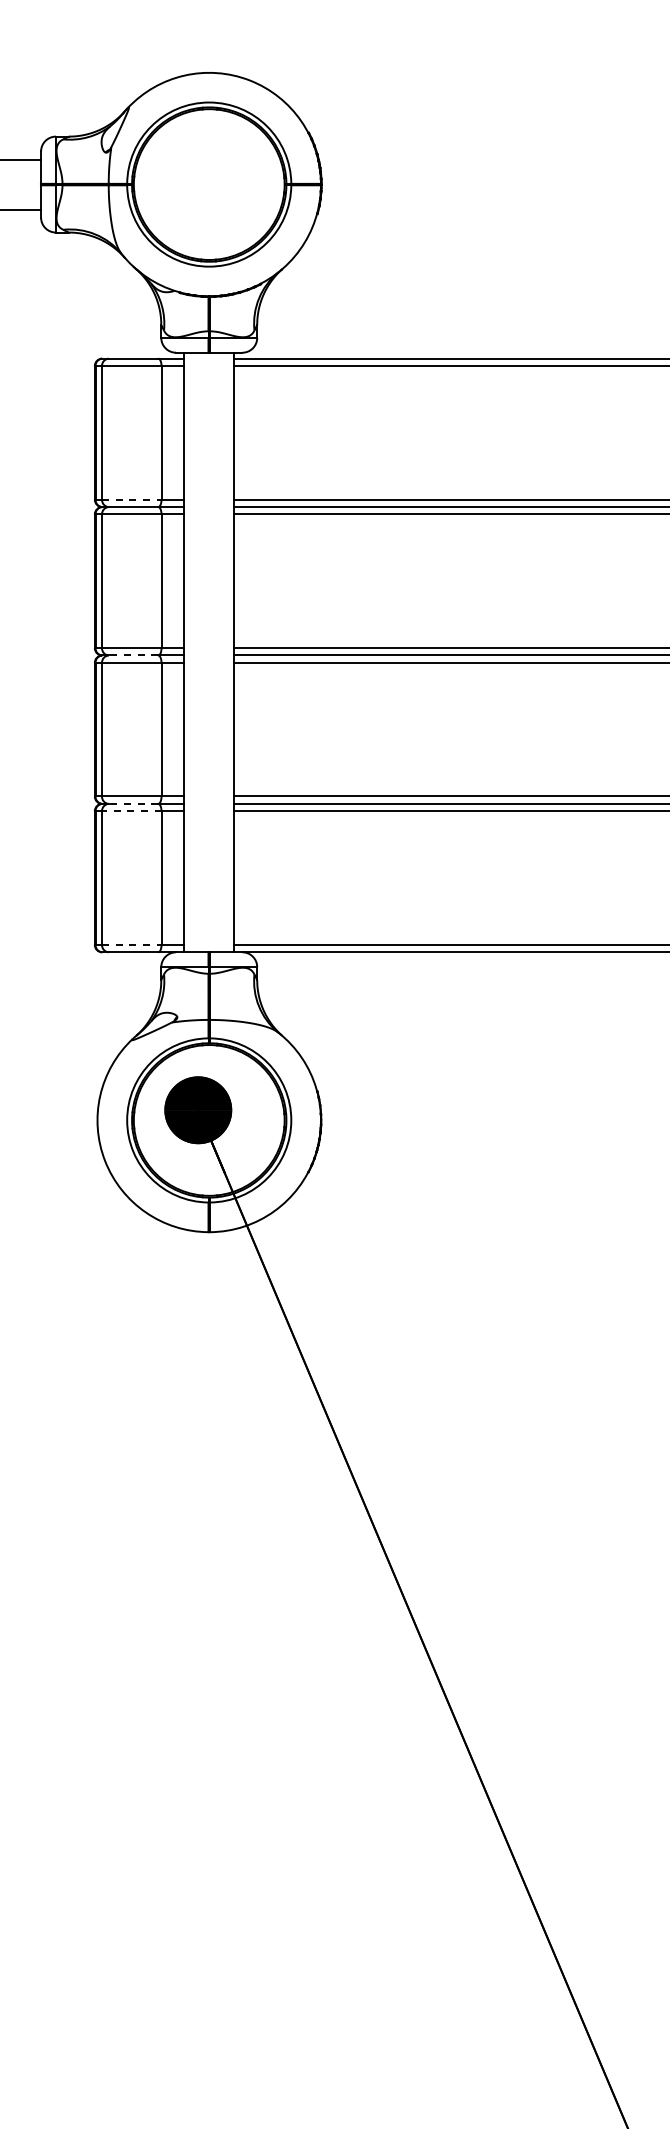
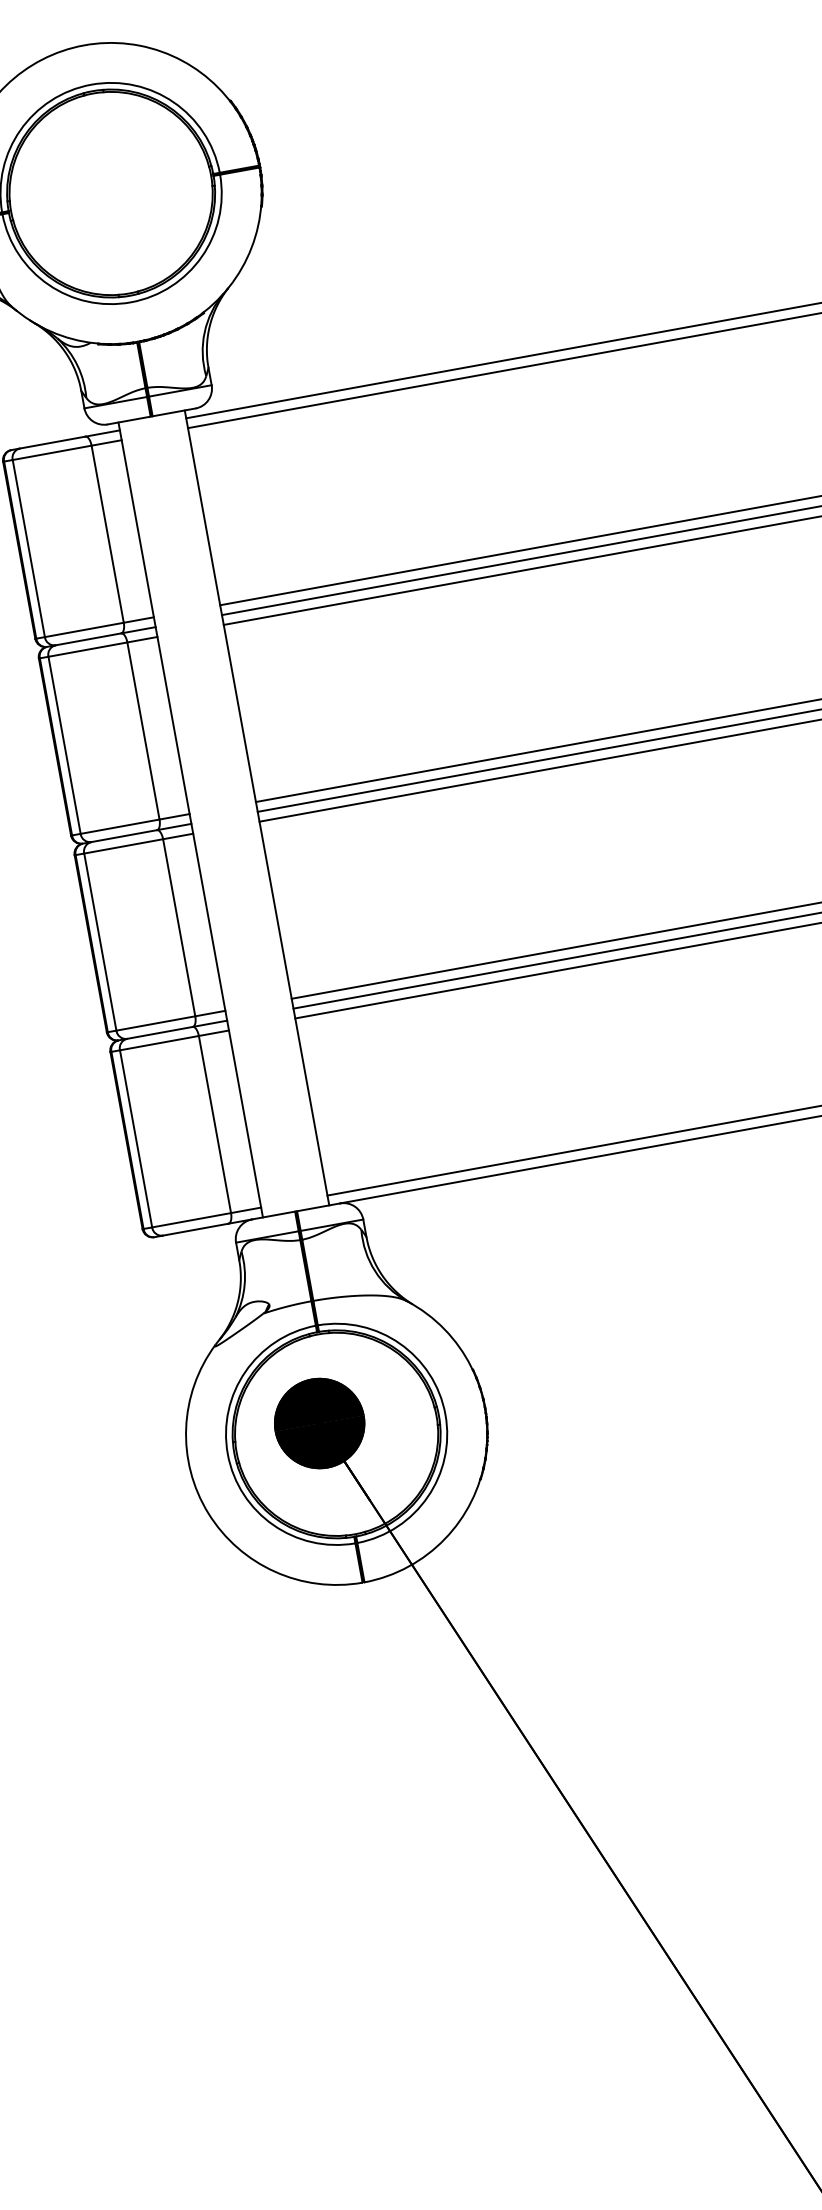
line: (131, 499) -> (83, 629), dashed -> solid
line: (133, 655) -> (124, 836), dashed -> solid
line: (133, 803) -> (159, 1032), dashed -> solid
line: (131, 811) -> (159, 1043), dashed -> solid
line: (131, 944) -> (191, 1219), dashed -> solid

